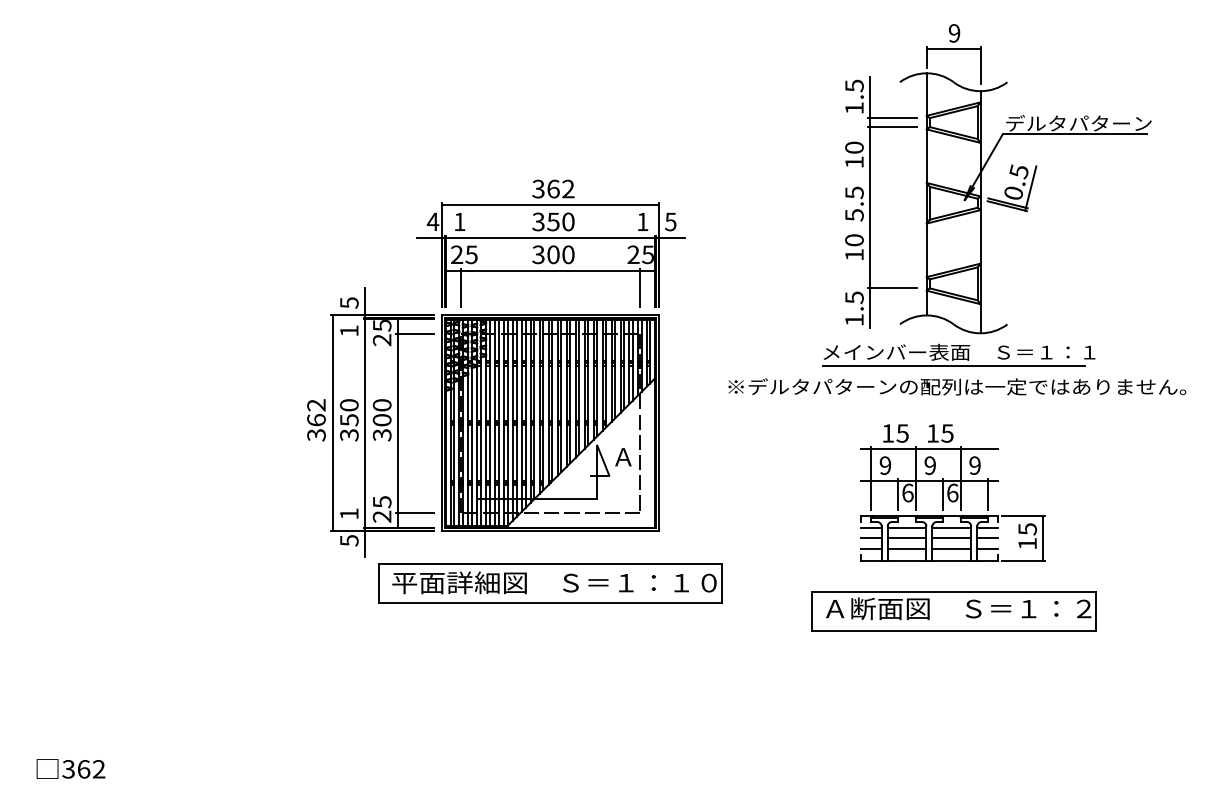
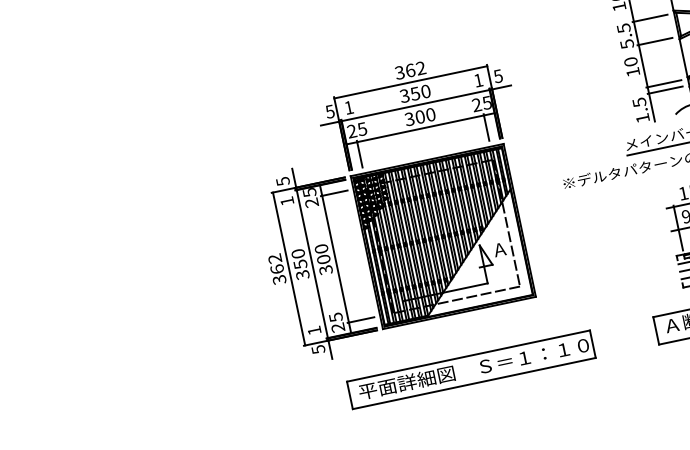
line: (892, 186) -> (649, 18), added
line: (892, 219) -> (654, 41), added
text: (432, 221) -> (329, 111), 4 -> 5
line: (892, 279) -> (663, 83), added
part: (550, 583) -> (471, 369), moved

